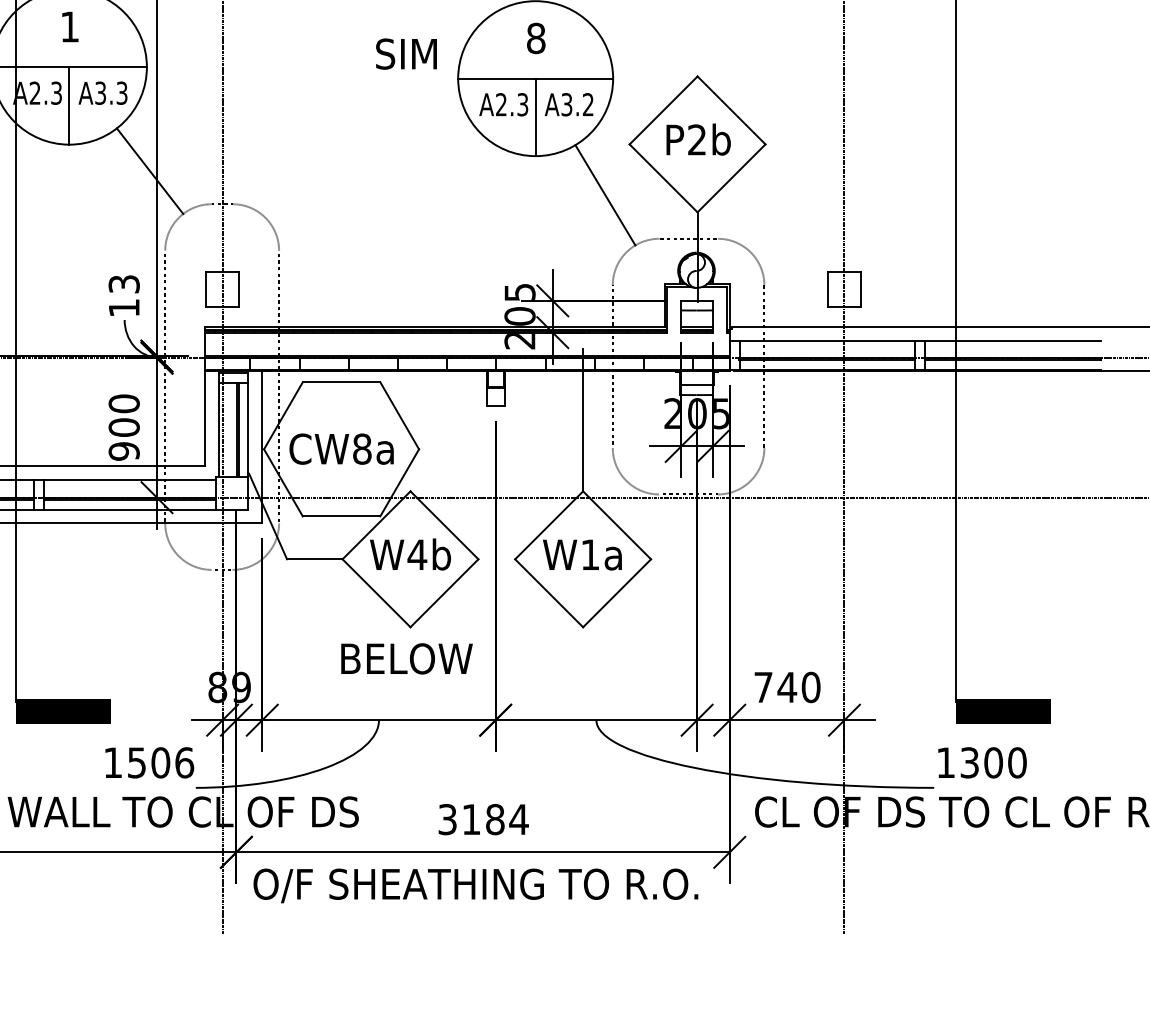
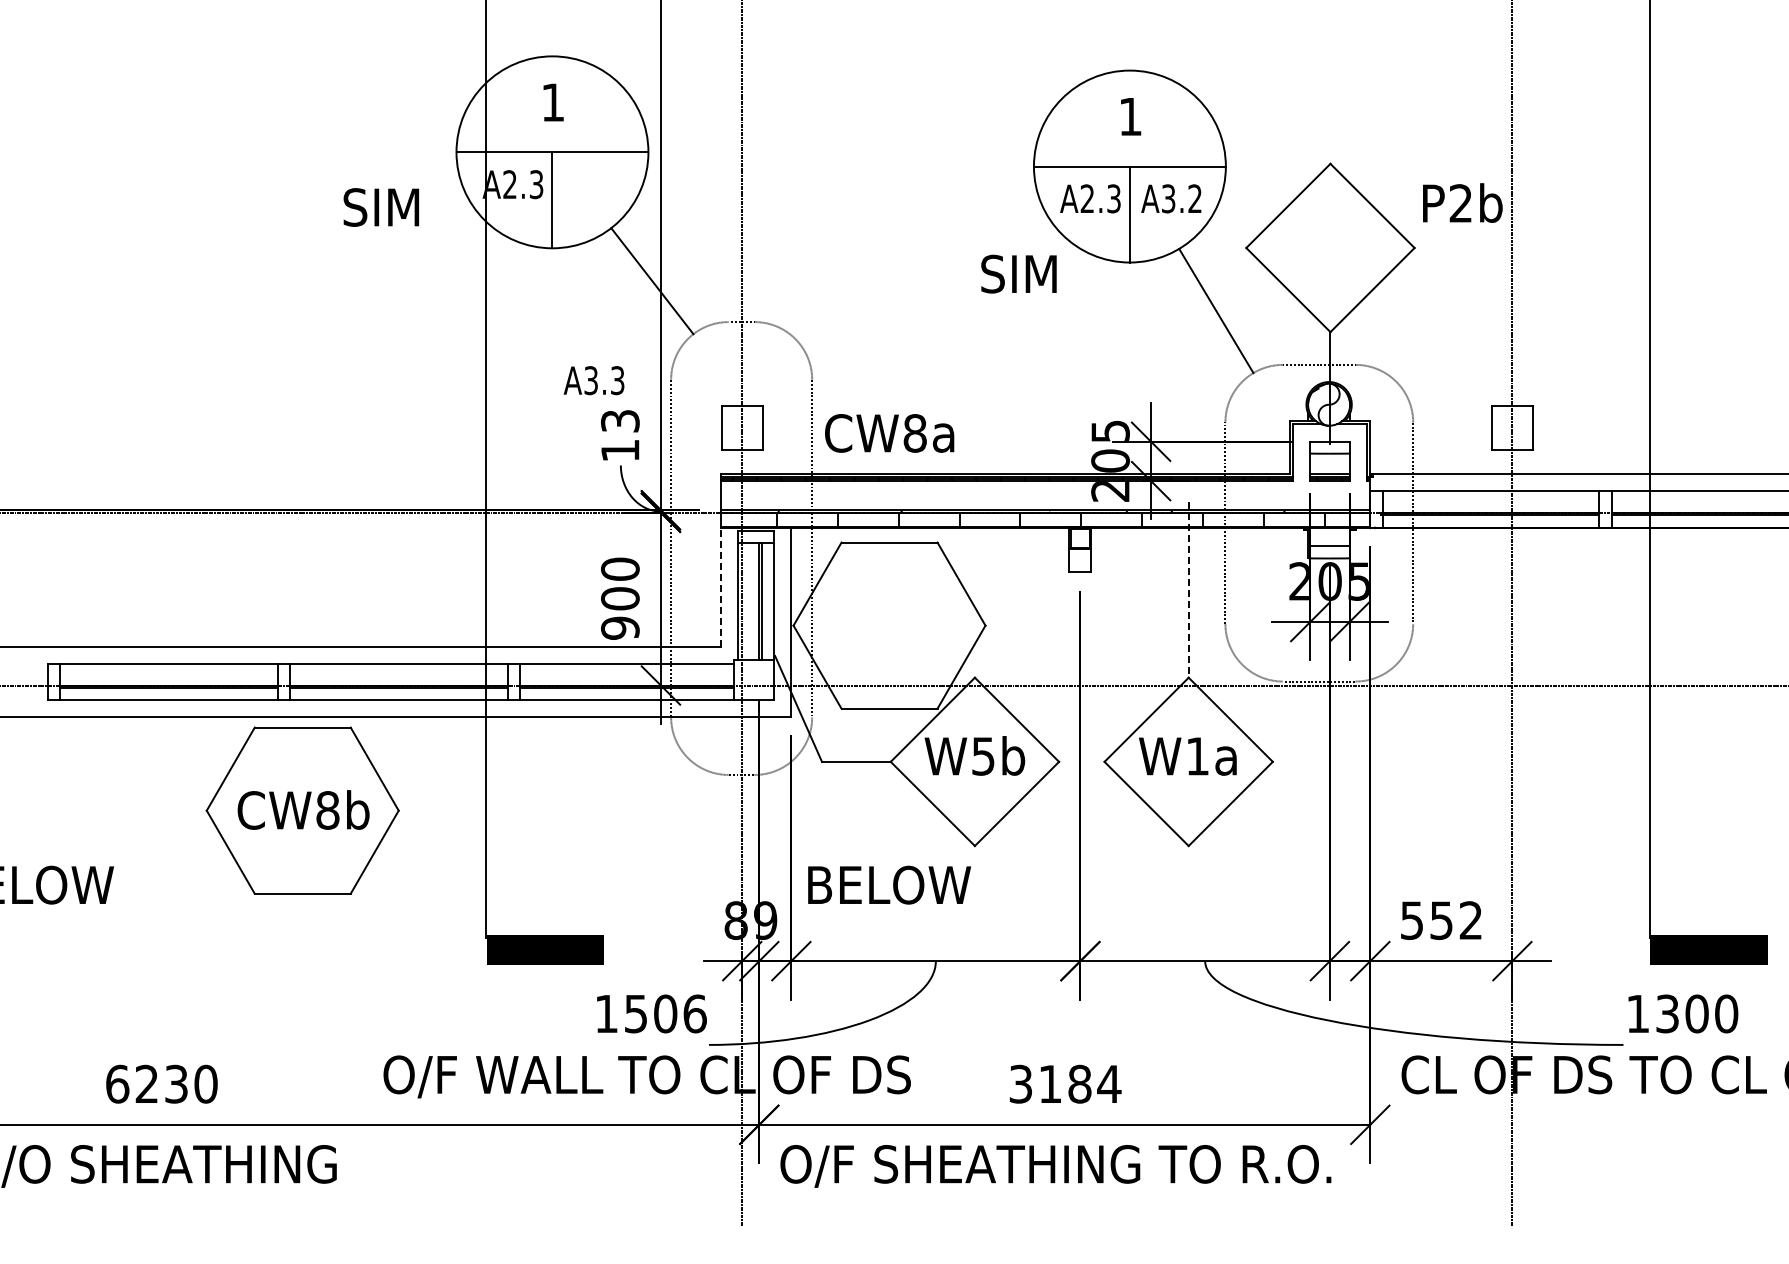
text: (536, 38) -> (1130, 116), 8 -> 1
text: (406, 53) -> (1018, 273), moved
text: (102, 93) -> (593, 380), moved
text: (698, 139) -> (1462, 202), moved
line: (205, 417) -> (720, 586), solid -> dashed
line: (582, 420) -> (1188, 589), solid -> dashed
text: (341, 449) -> (889, 433), moved
text: (417, 554) -> (983, 756), W4b -> W5b
text: (406, 658) -> (889, 884), moved
text: (787, 687) -> (1441, 920), 740 -> 552

